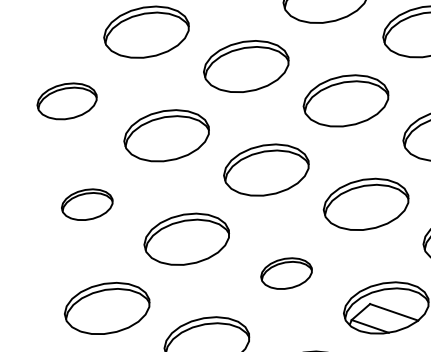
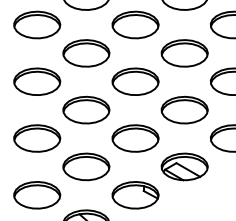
part: (67, 100) -> (37, 24), size x1.43
part: (87, 204) -> (37, 81), size x1.67
part: (286, 273) -> (135, 138), size x1.67

